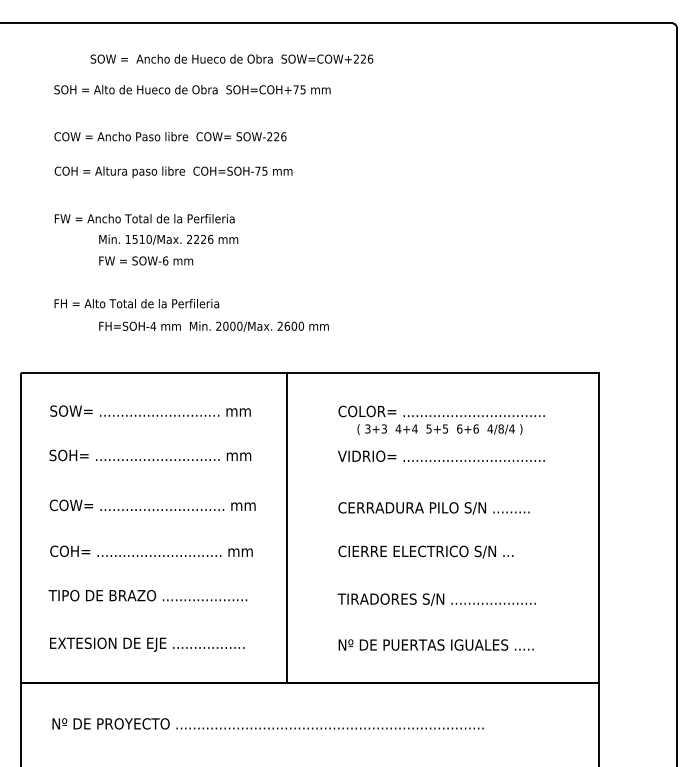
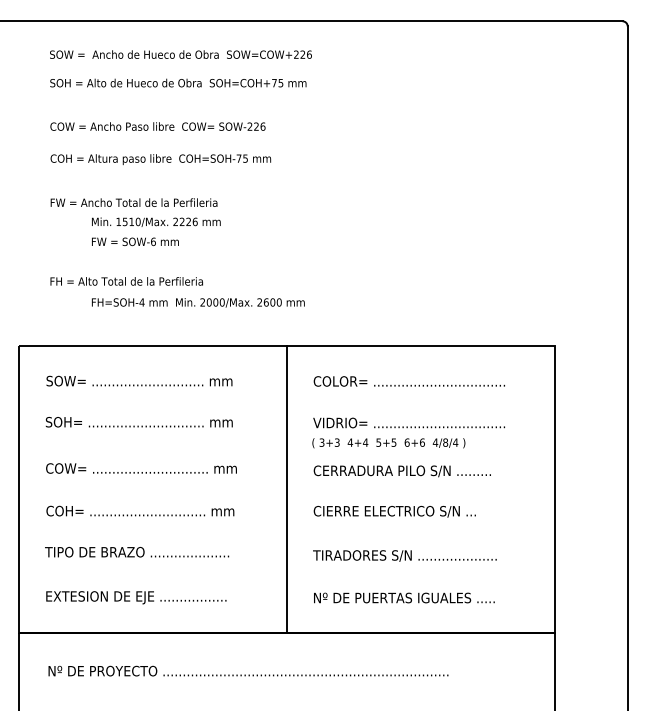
text: (231, 58) -> (180, 54), moved
text: (439, 429) -> (388, 443), moved
line: (287, 526) -> (287, 488), moved

